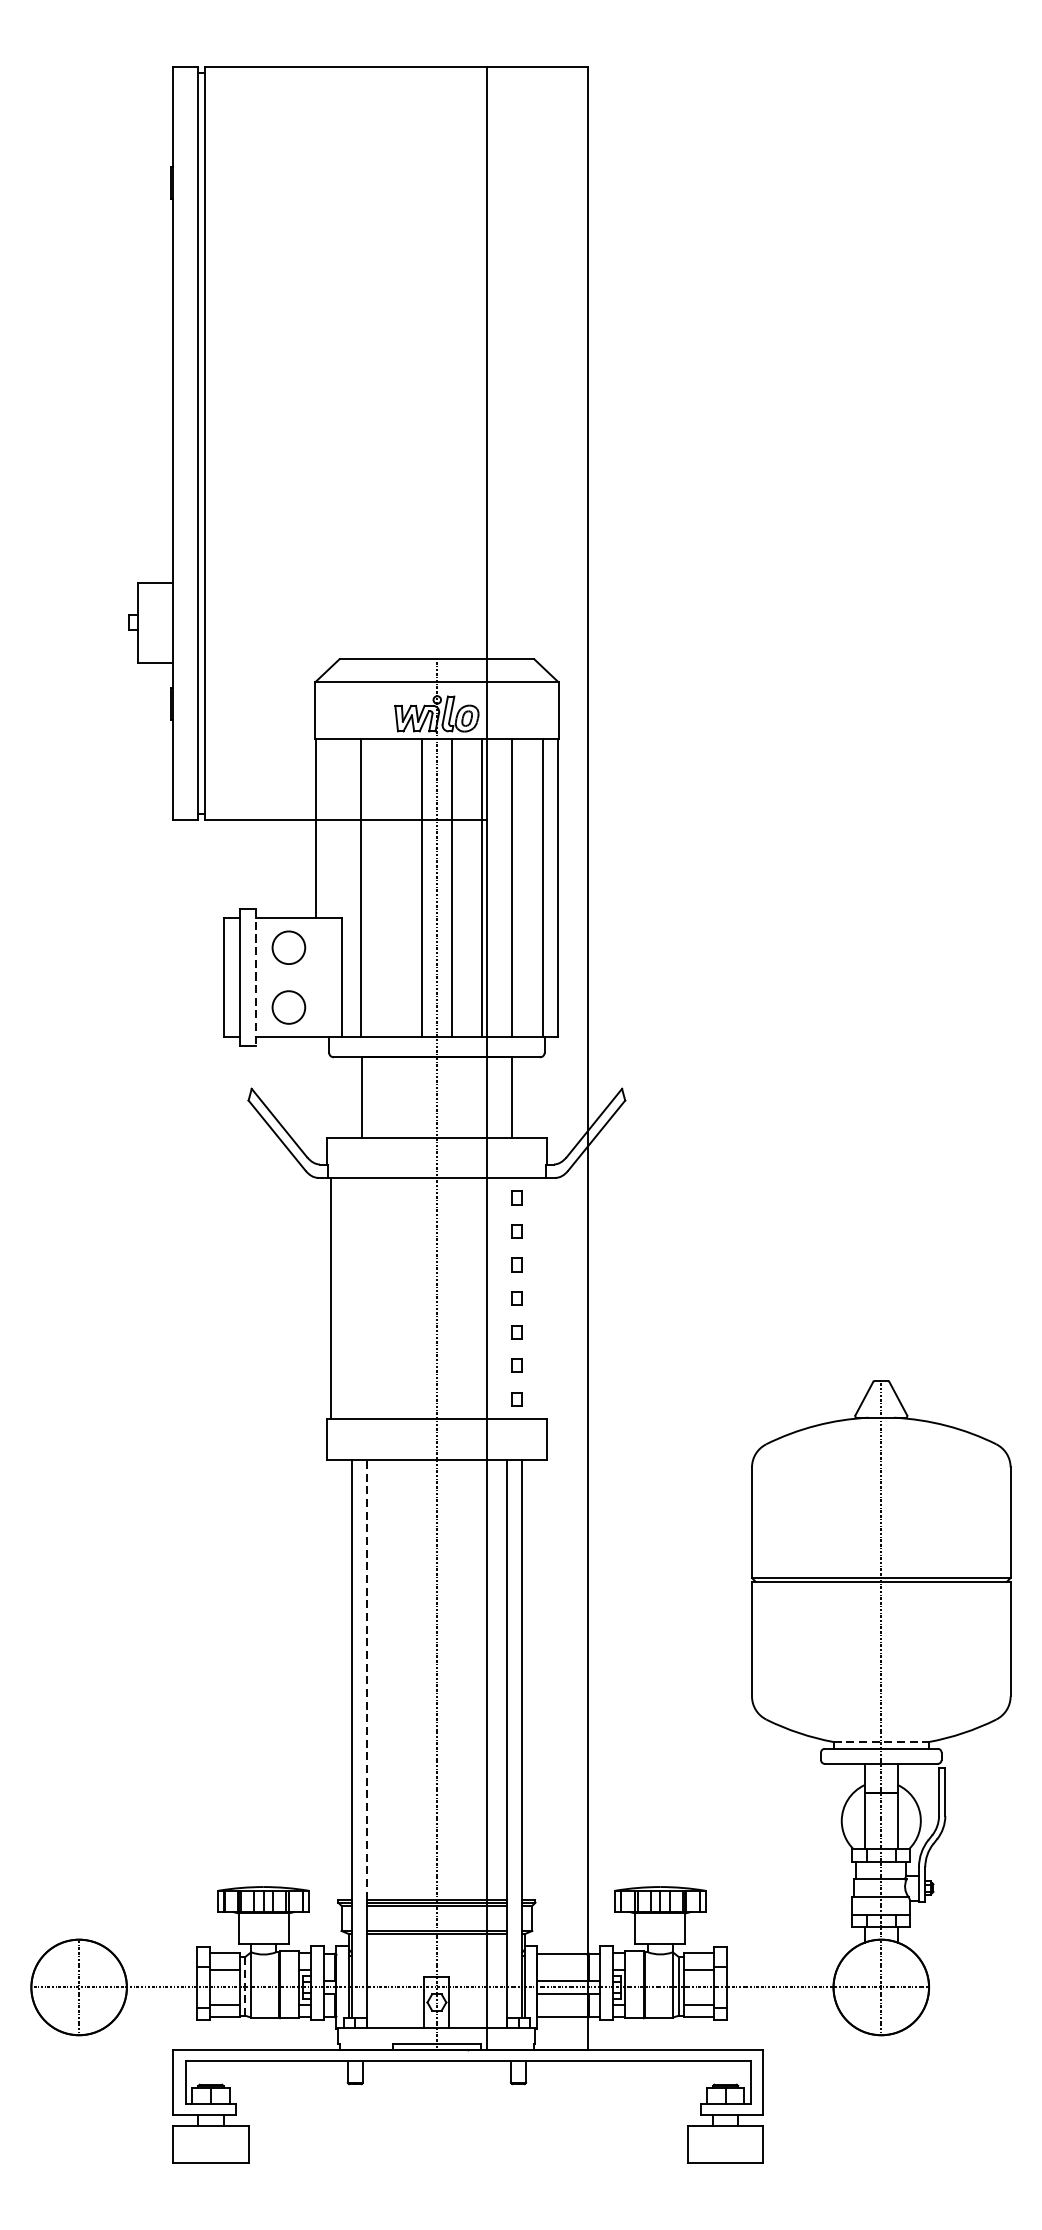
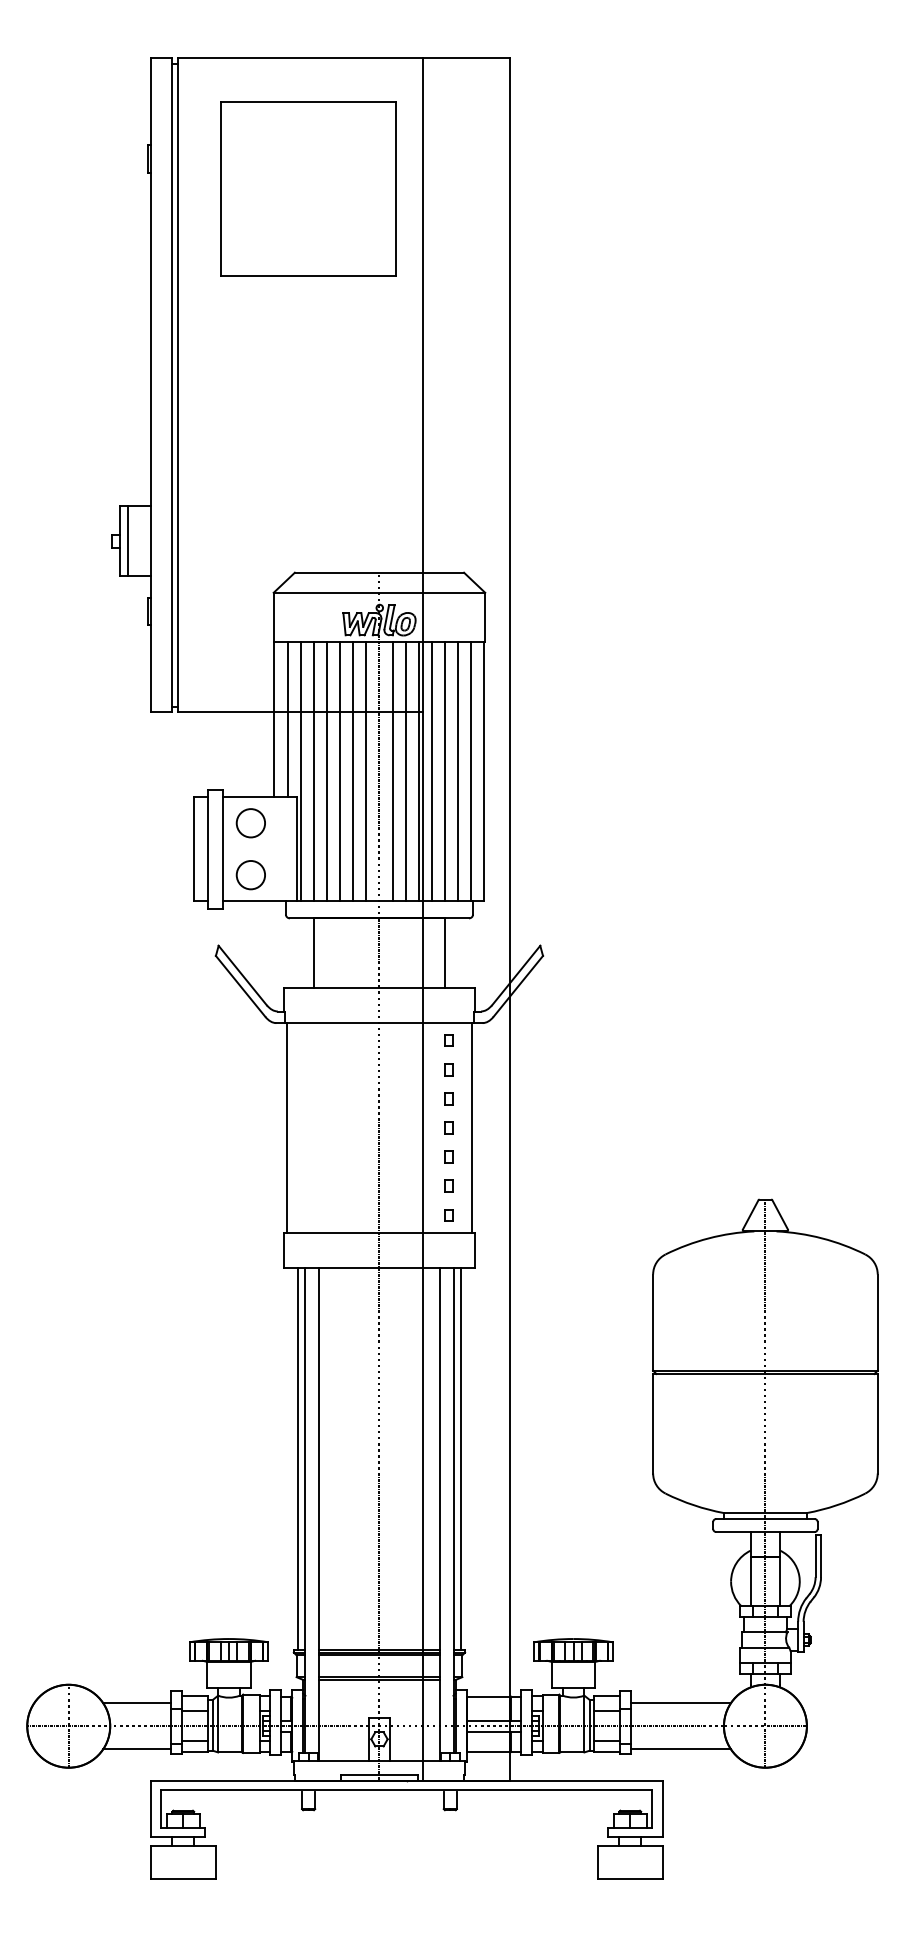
part: (355, 216) -> (308, 188), added
line: (146, 622) -> (127, 540), added
line: (331, 828) -> (287, 719), added
line: (345, 888) -> (300, 771), added
line: (377, 888) -> (327, 771), added
line: (392, 888) -> (340, 771), added
line: (407, 888) -> (353, 771), added
line: (466, 888) -> (405, 771), added
line: (496, 888) -> (431, 771), added
line: (527, 888) -> (458, 771), added
line: (256, 977) -> (222, 849), dashed -> solid
line: (542, 1298) -> (471, 1127), added
line: (342, 1679) -> (297, 1458), added
line: (366, 1679) -> (318, 1458), dashed -> solid
line: (531, 1679) -> (461, 1458), added
line: (881, 1741) -> (765, 1512), dashed -> solid
line: (158, 1961) -> (137, 1703), added
line: (783, 1961) -> (680, 1703), added
line: (244, 1986) -> (212, 1725), dashed -> solid
line: (158, 2014) -> (137, 1749), added
line: (783, 2014) -> (680, 1749), added

